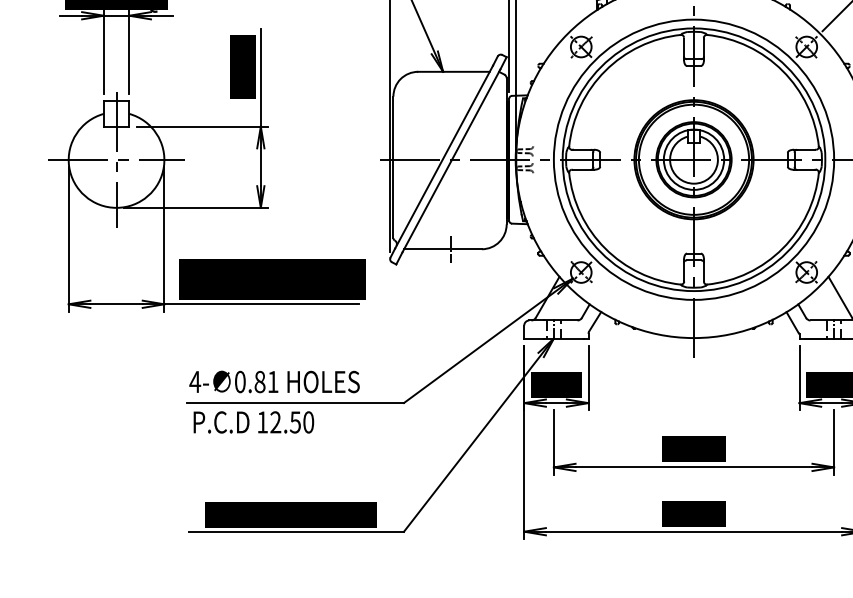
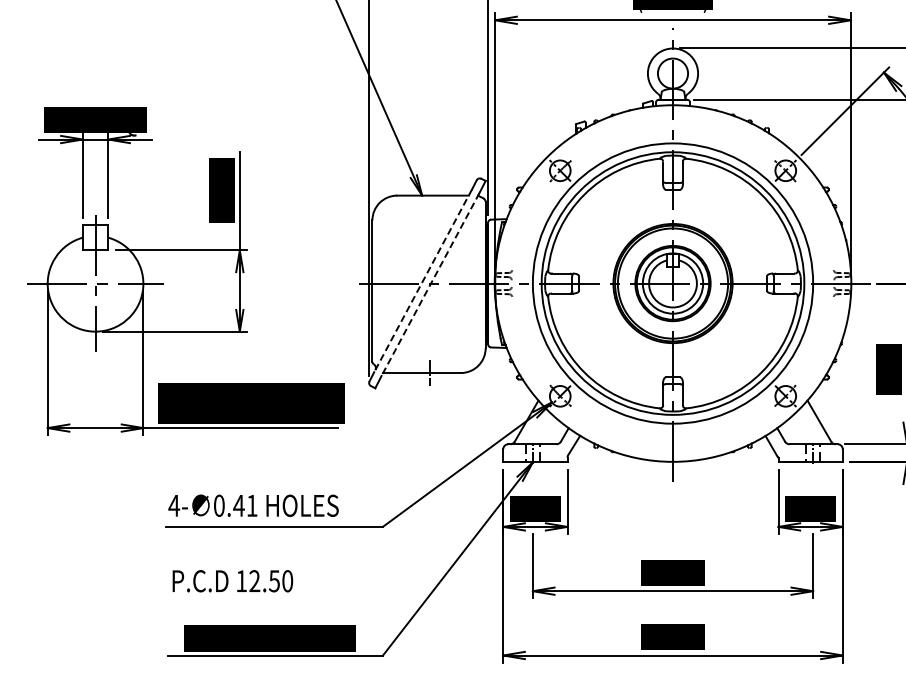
line: (444, 156) -> (423, 280), solid -> dashed
line: (451, 160) -> (430, 284), solid -> dashed
text: (259, 381) -> (238, 505), 0.81 -> 0.41
text: (253, 422) -> (232, 581), moved

